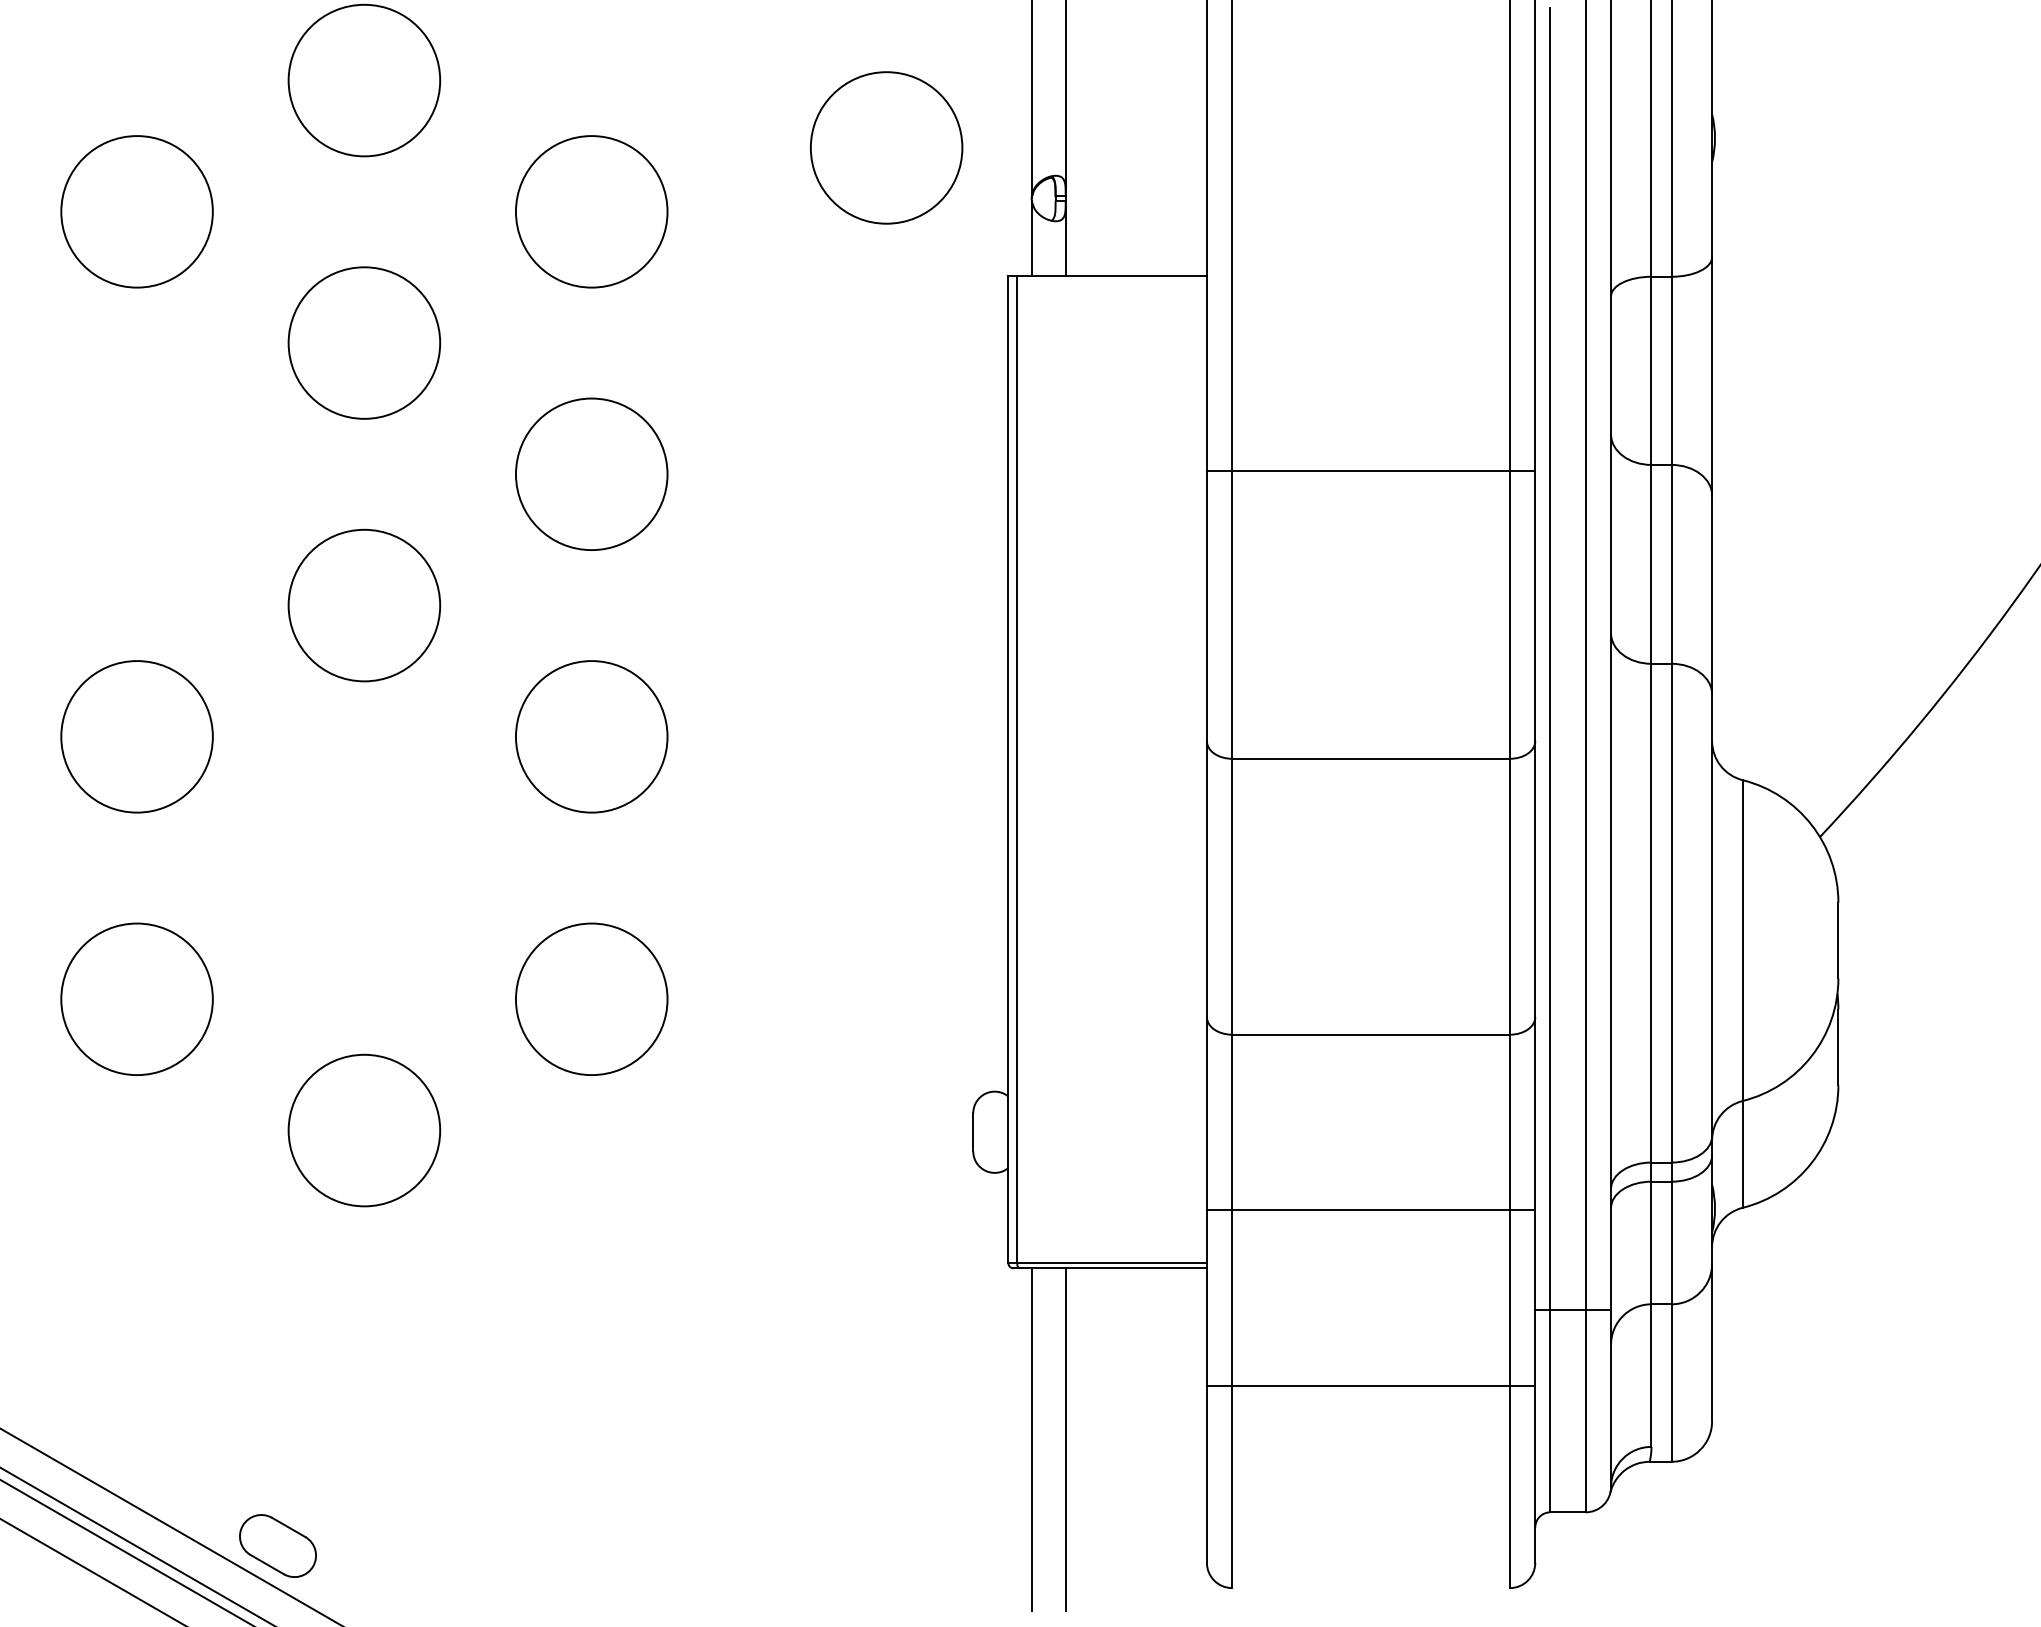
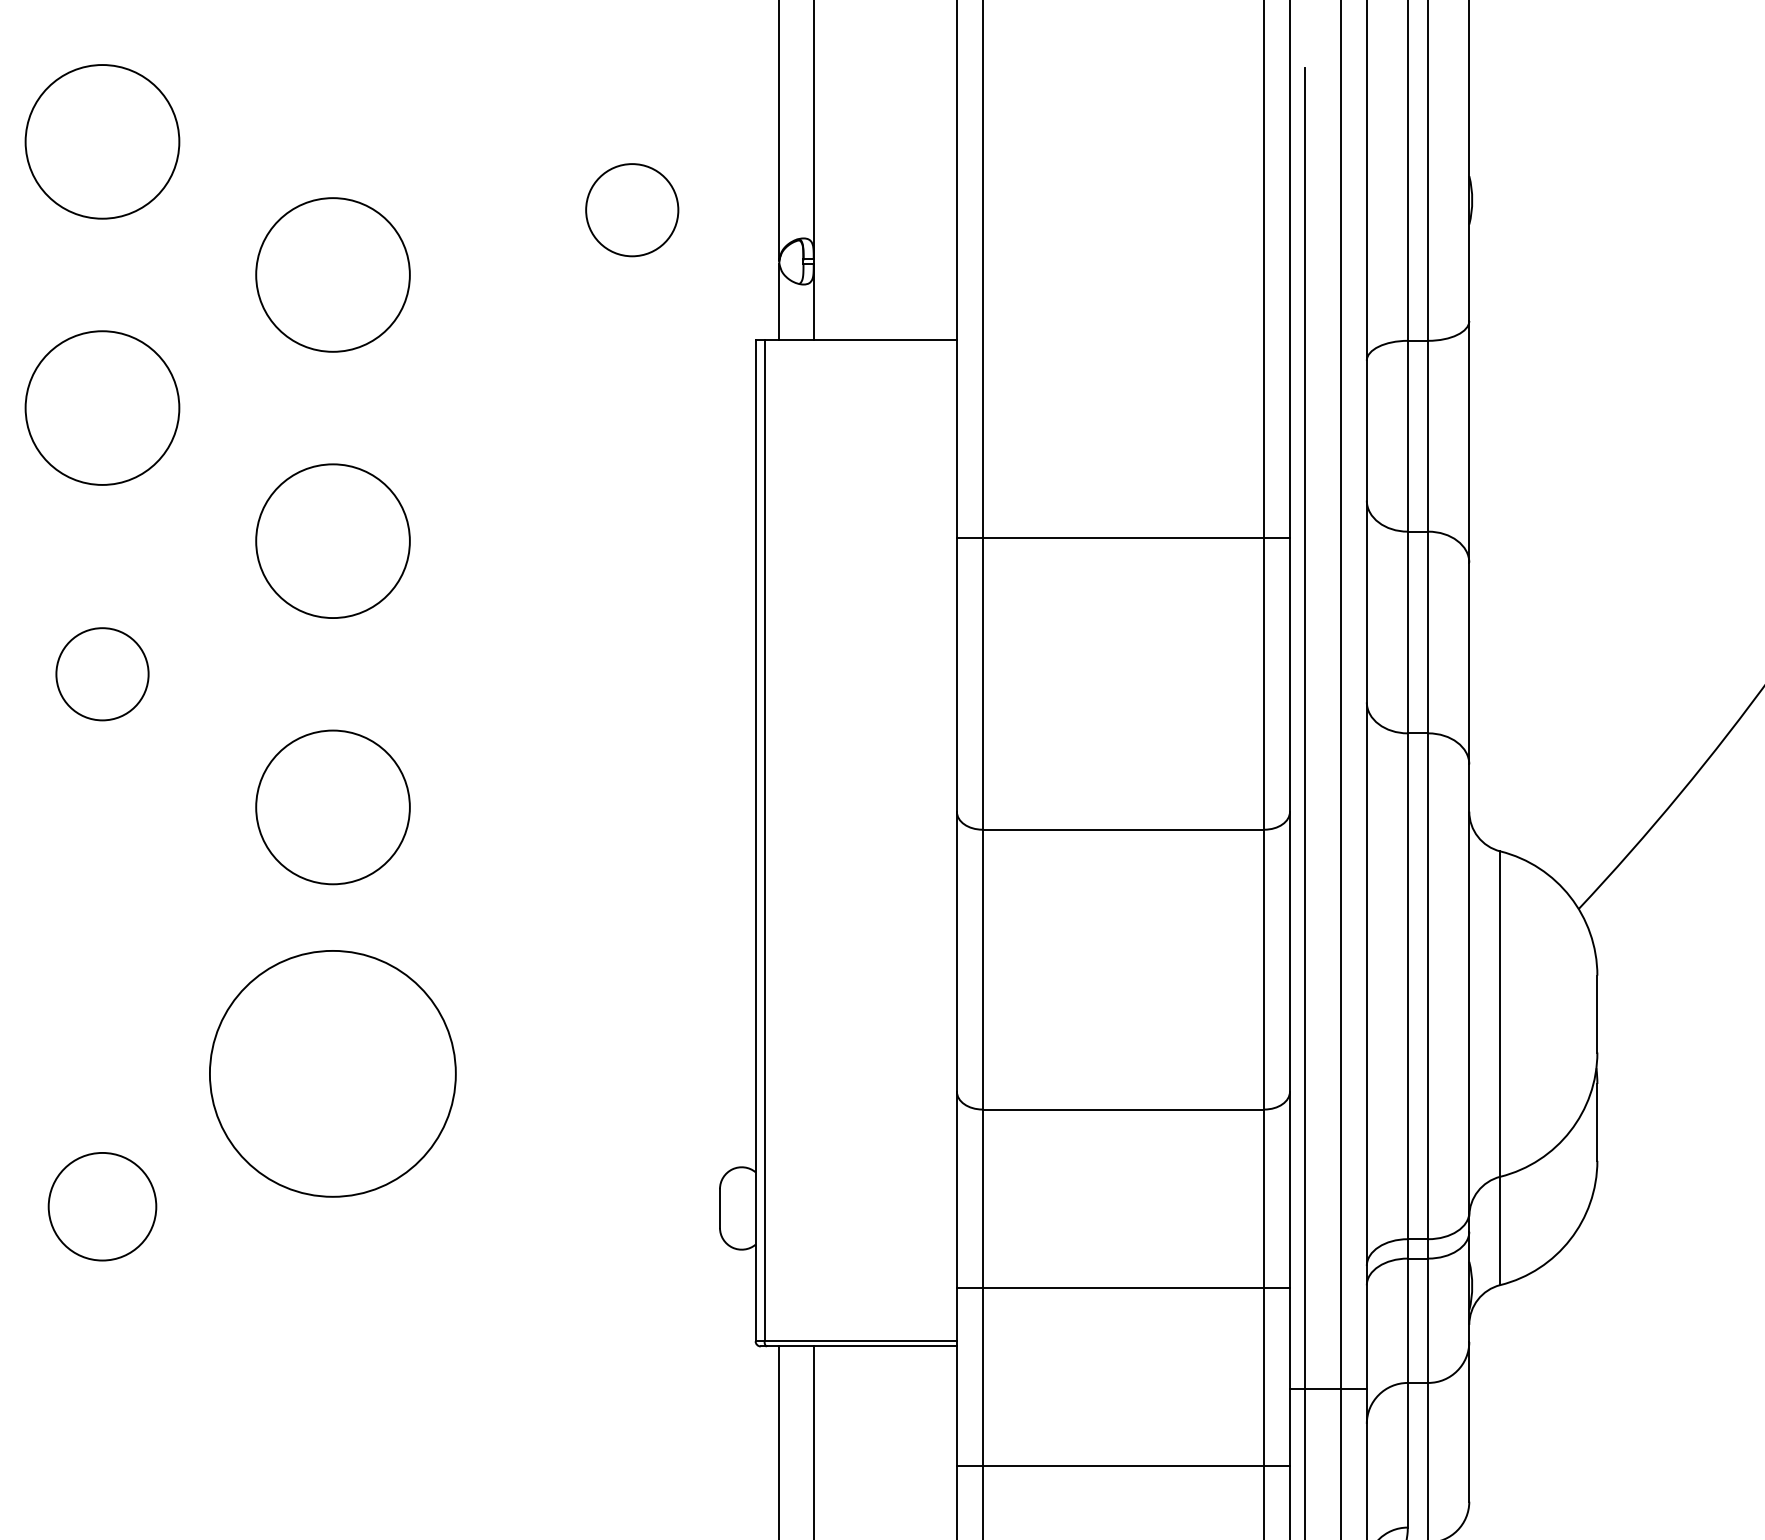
circle: (886, 147) -> (631, 209), size x0.6
circle: (364, 605) -> (102, 674), size x0.6
circle: (591, 998) -> (332, 1072), size x1.6
circle: (364, 1130) -> (102, 1206), size x0.7

